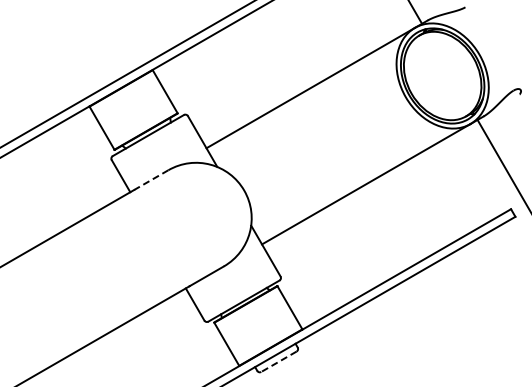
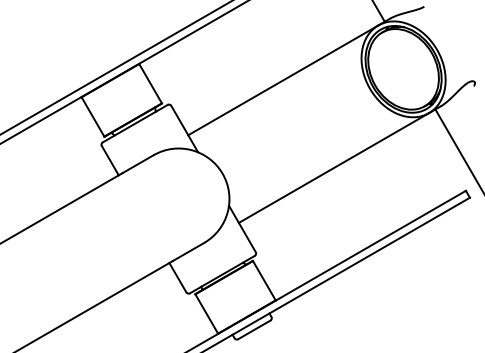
line: (151, 180) -> (138, 164), dashed -> solid
line: (278, 362) -> (253, 330), dashed -> solid

